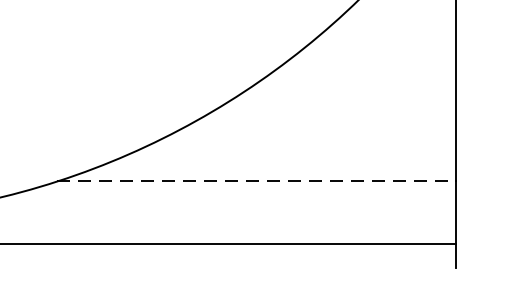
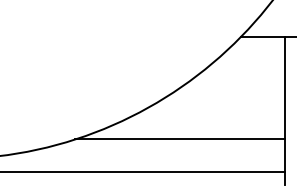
line: (257, 181) -> (180, 139), dashed -> solid

